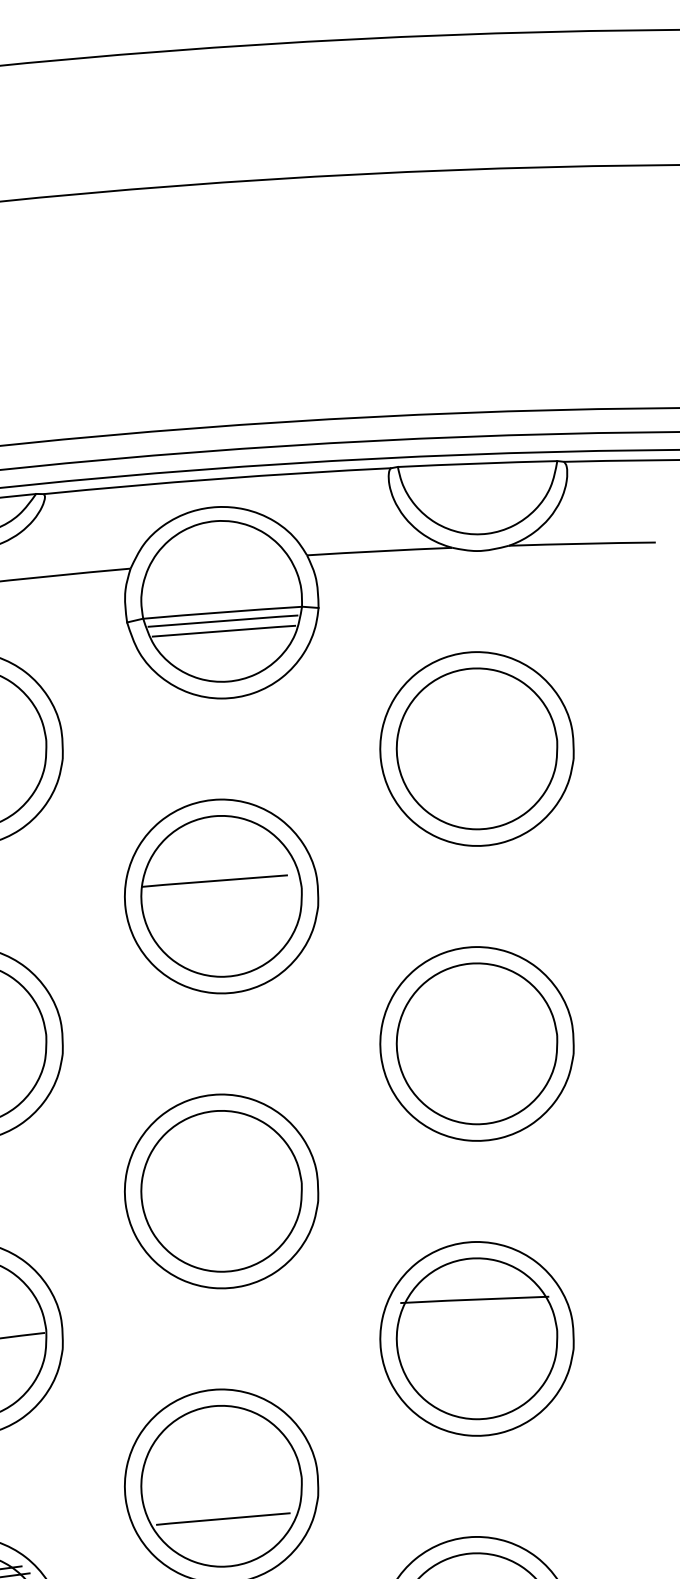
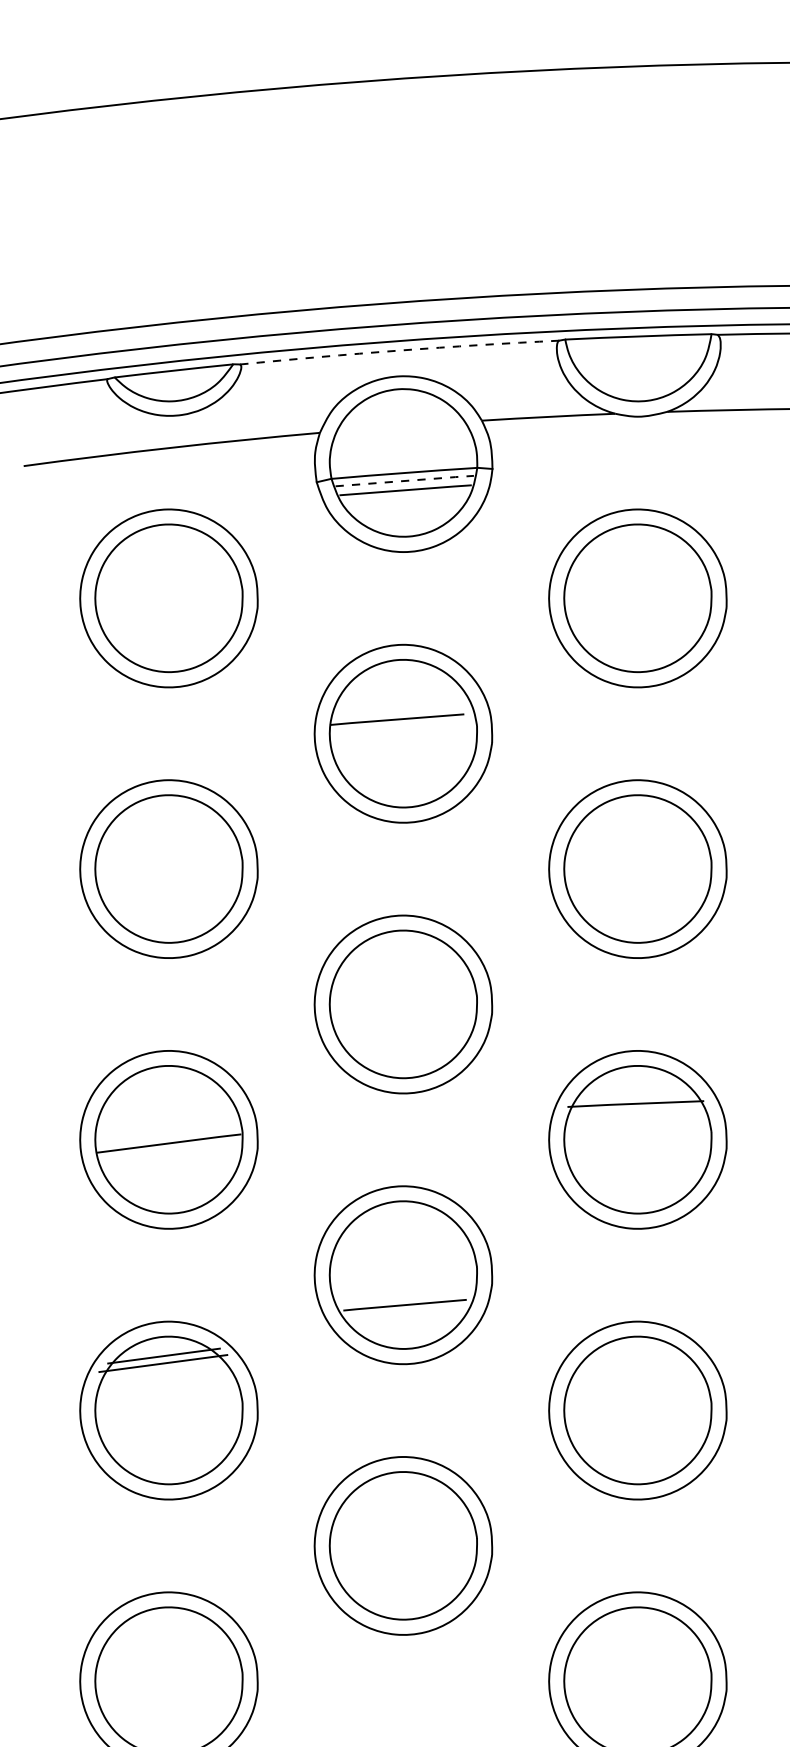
arc: (217, 478) -> (399, 350), solid -> dashed
line: (223, 620) -> (405, 480), solid -> dashed

